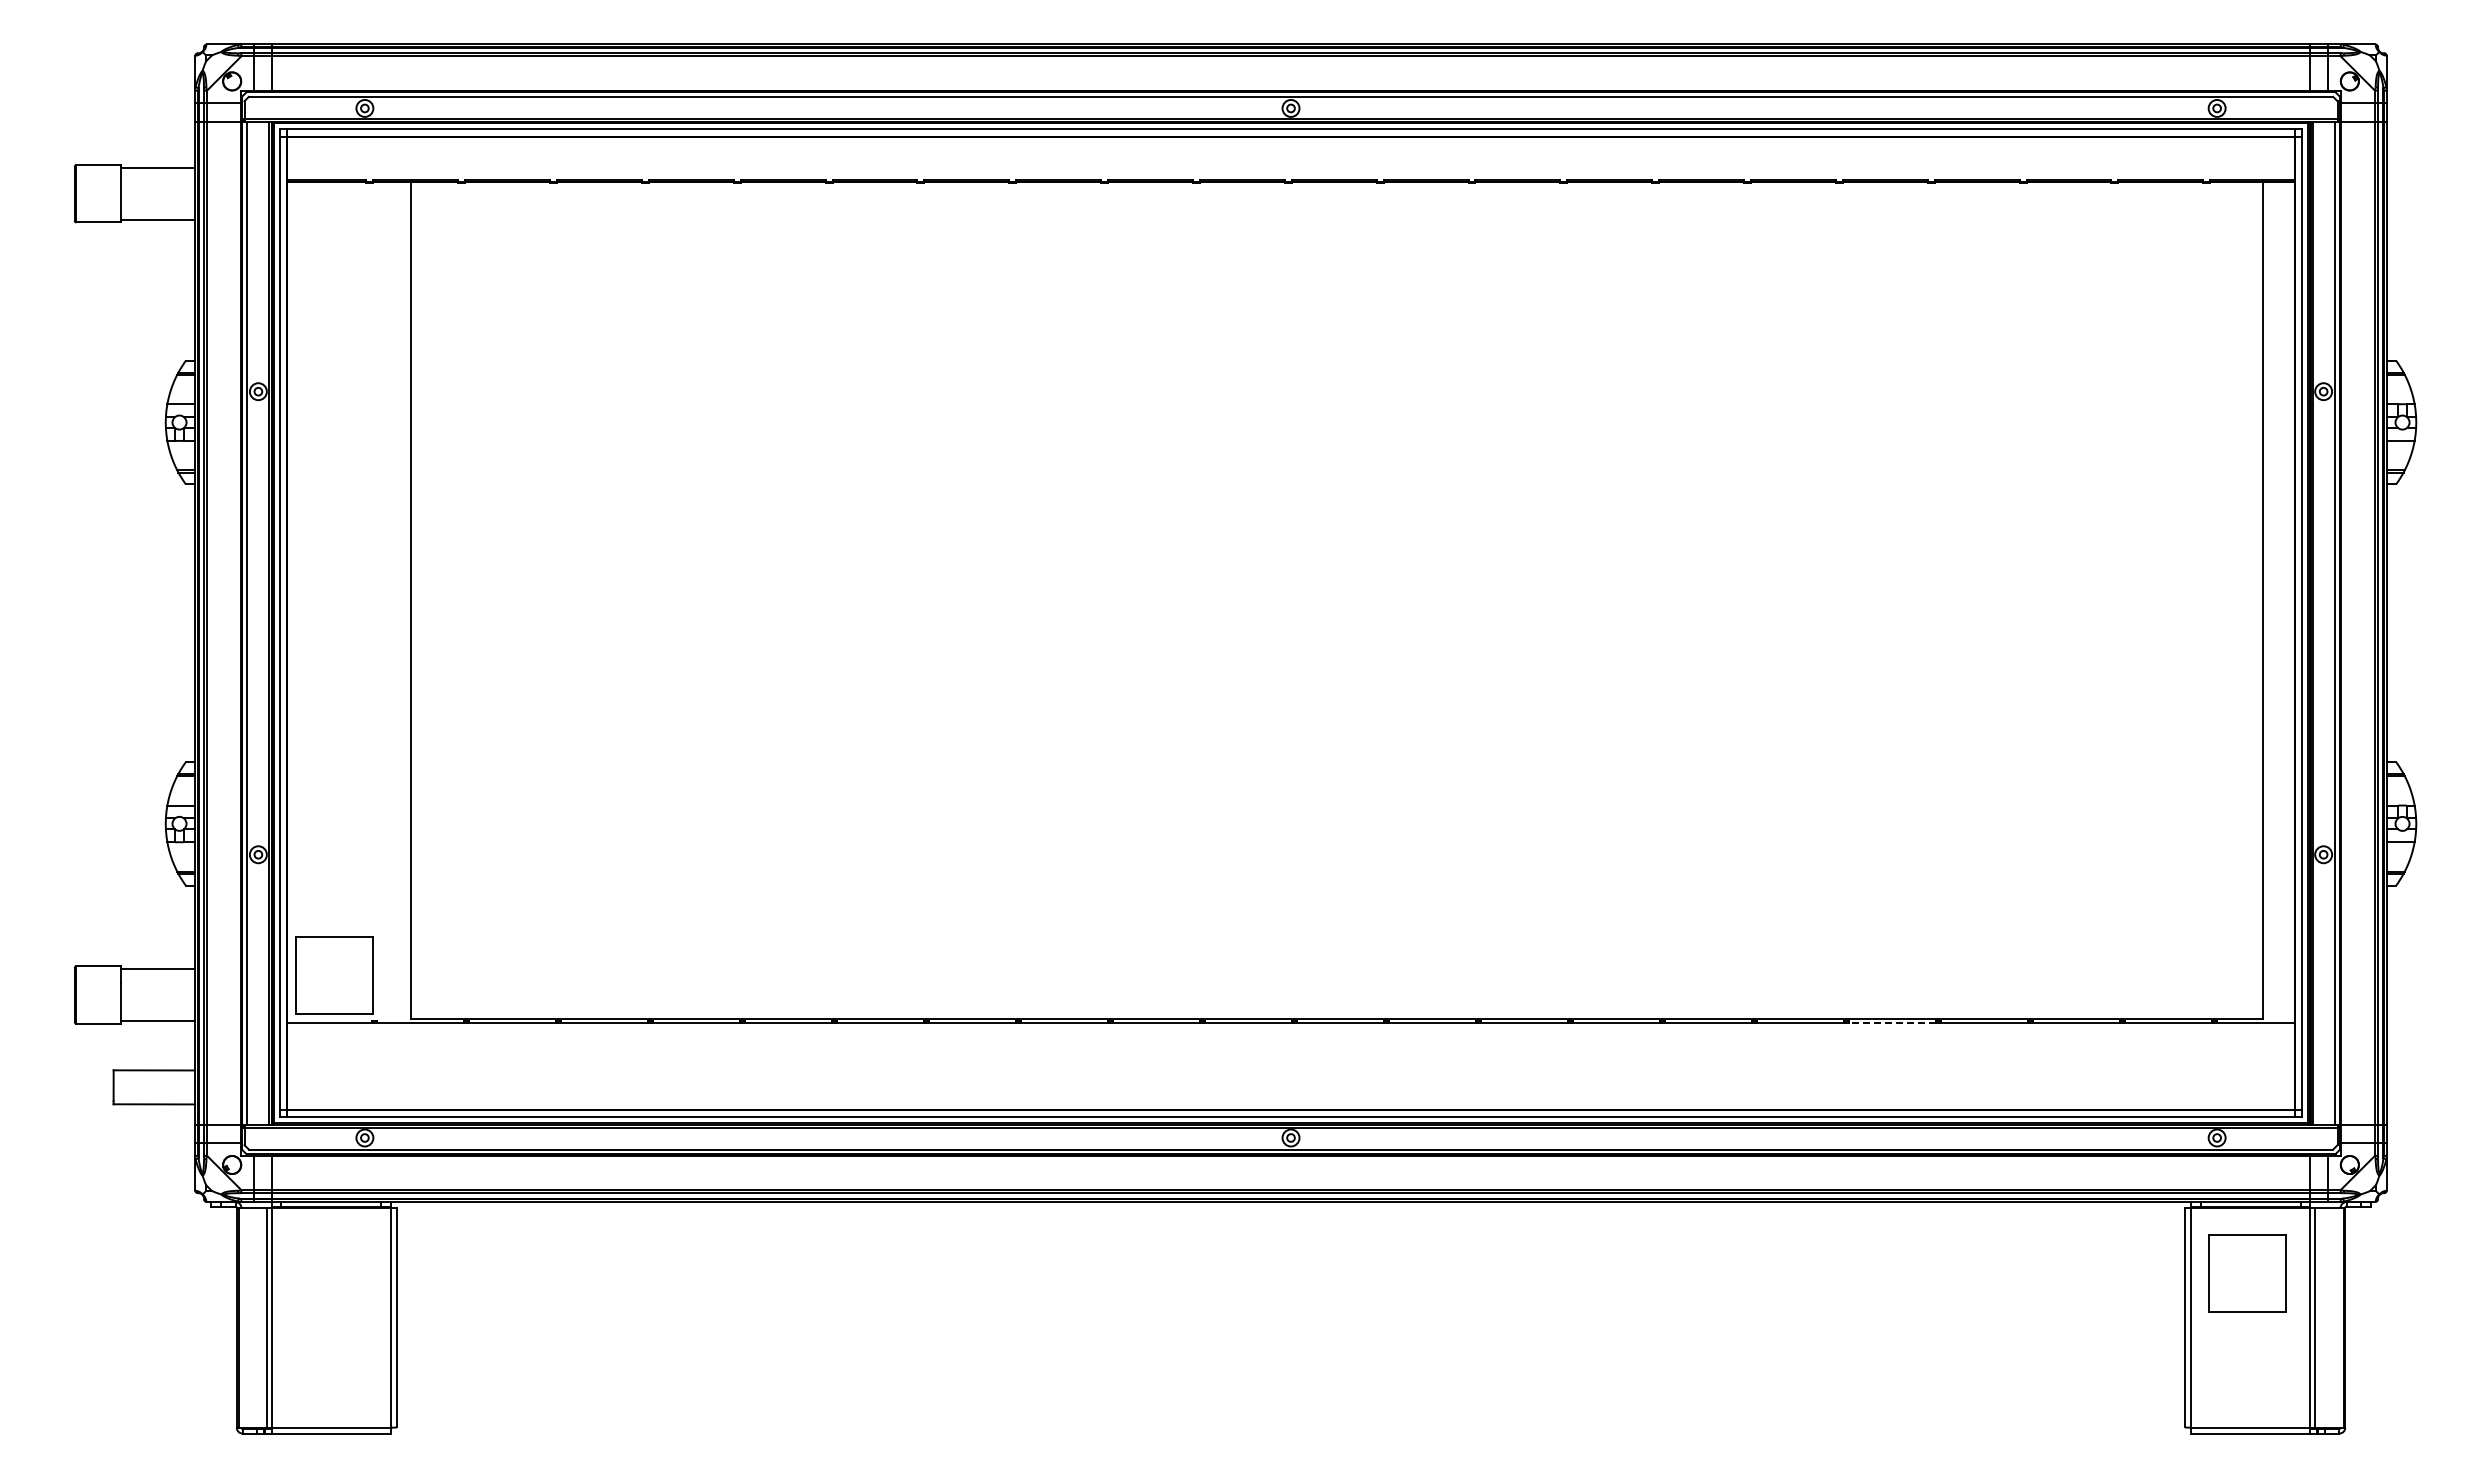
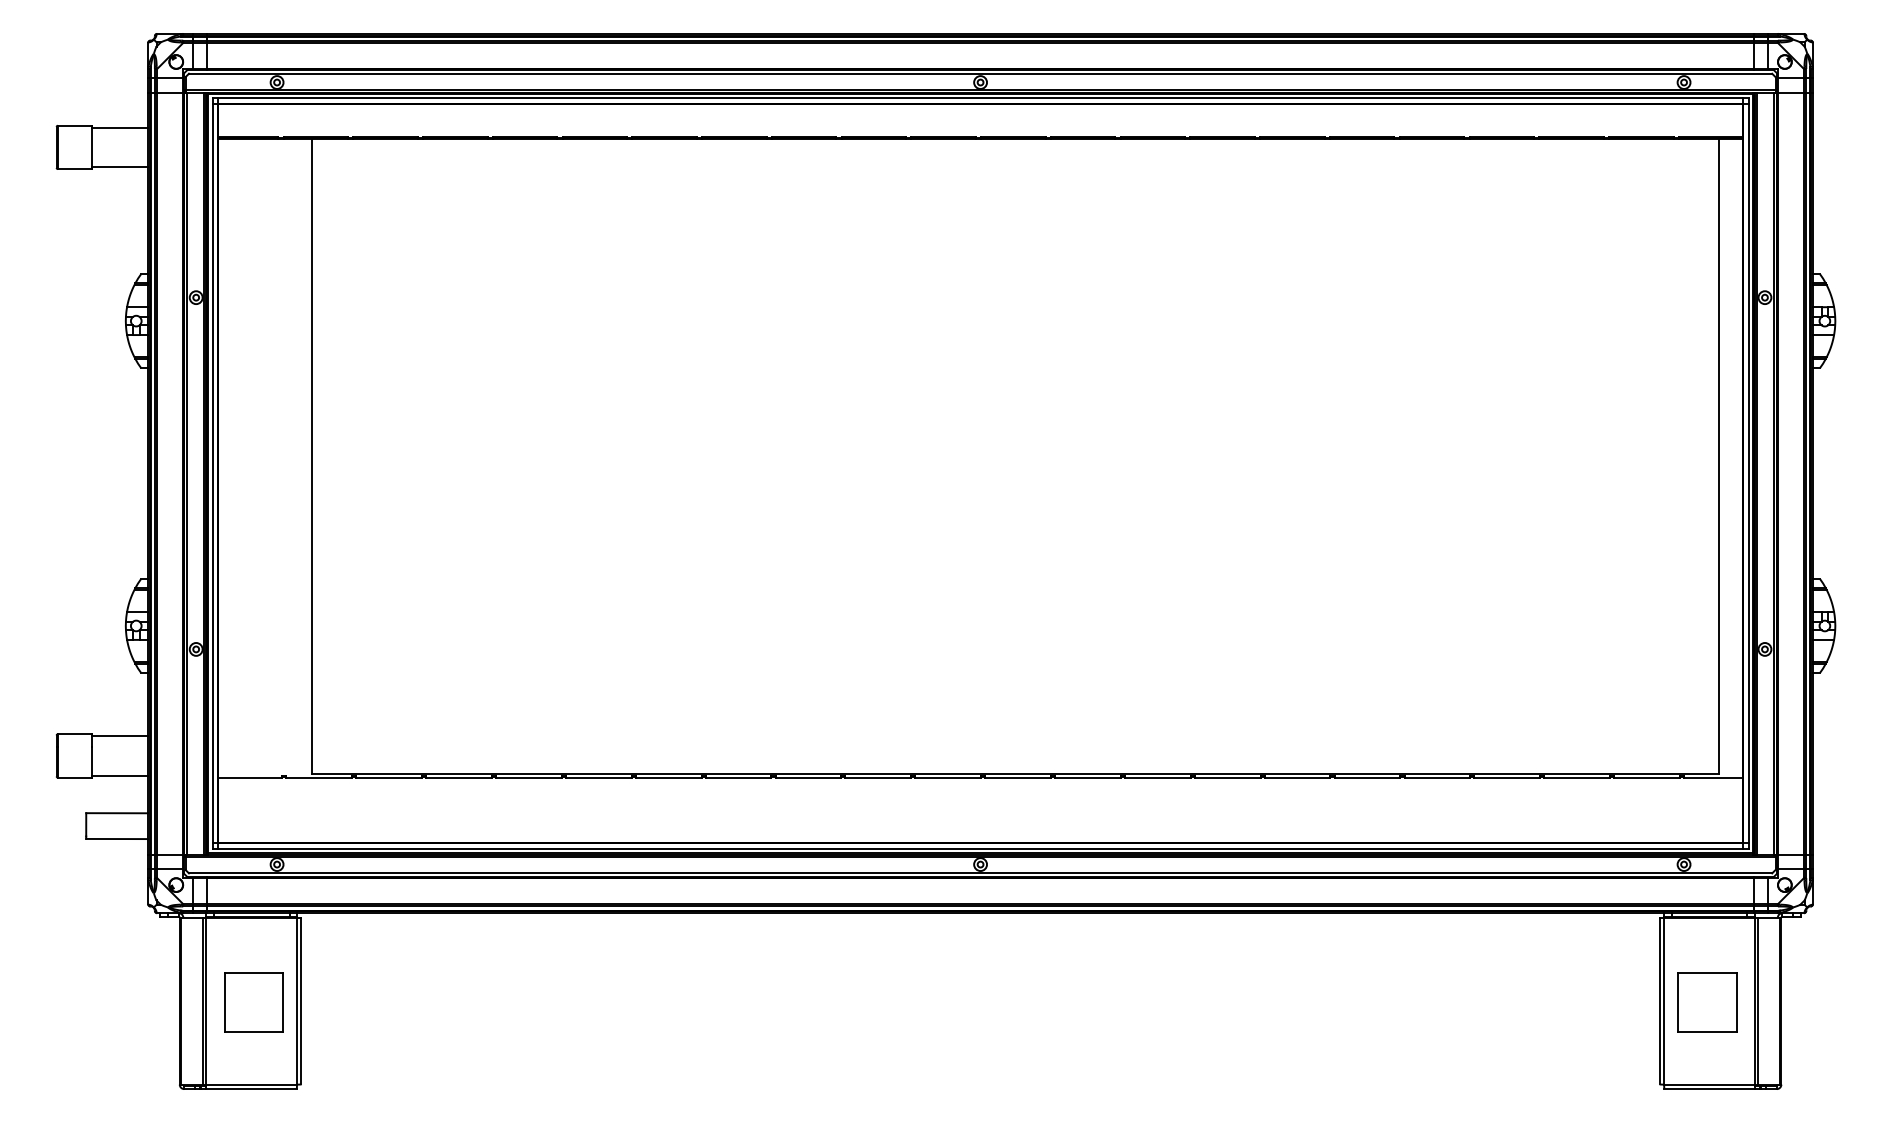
part: (334, 975) -> (254, 1002), moved
line: (1891, 1023) -> (1436, 777), dashed -> solid
part: (2247, 1273) -> (1707, 1002), moved

